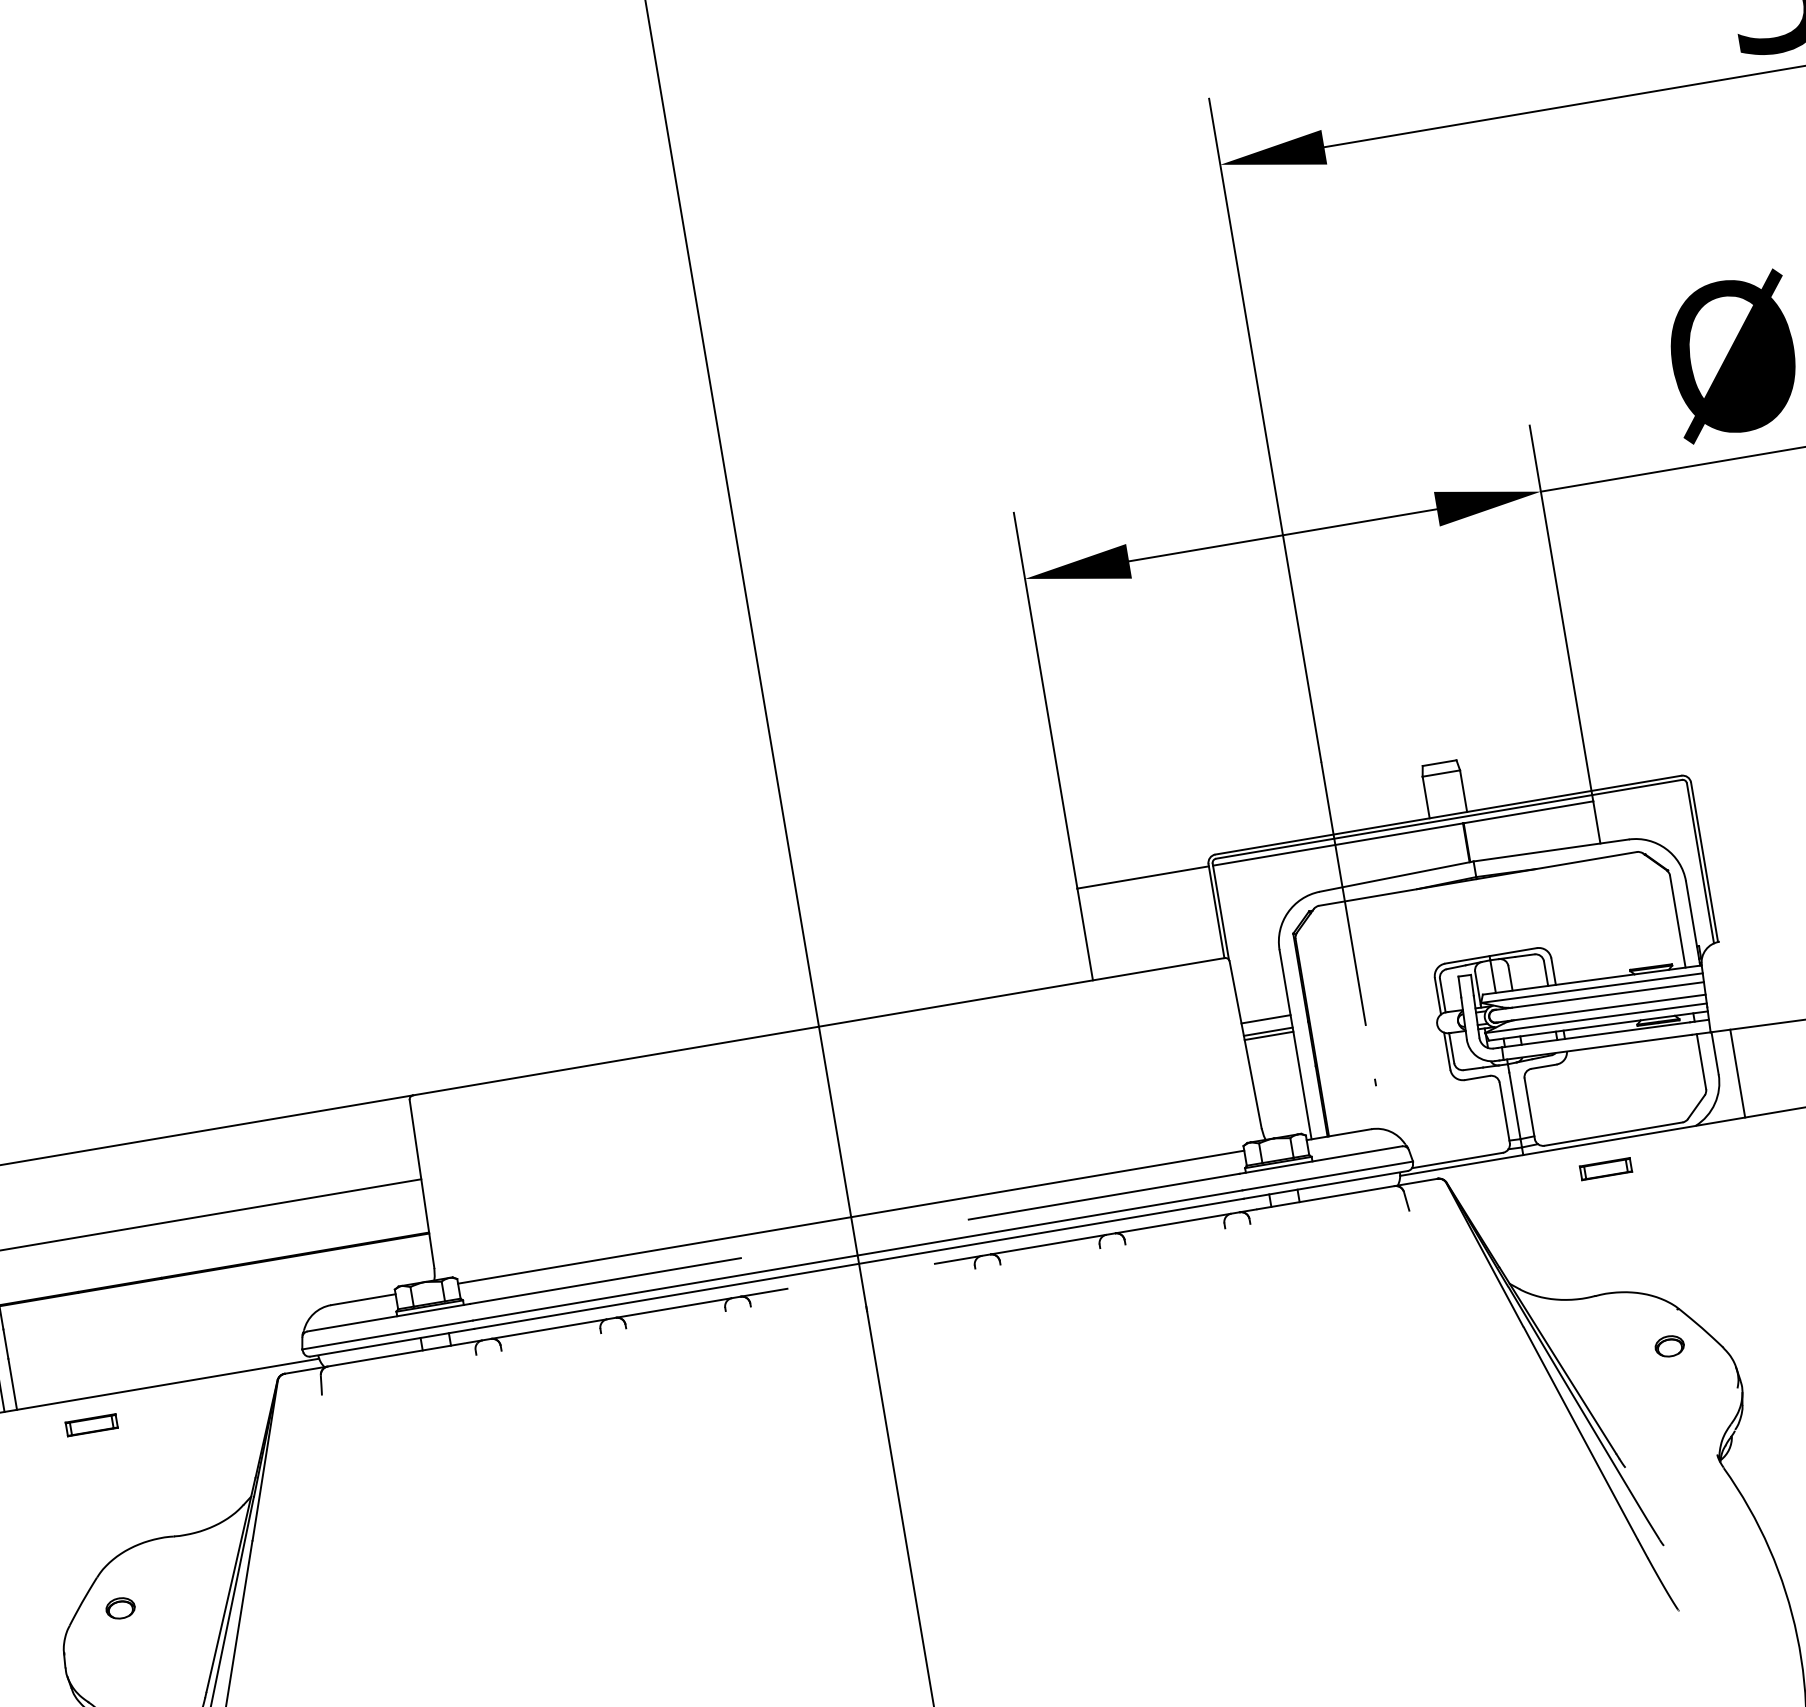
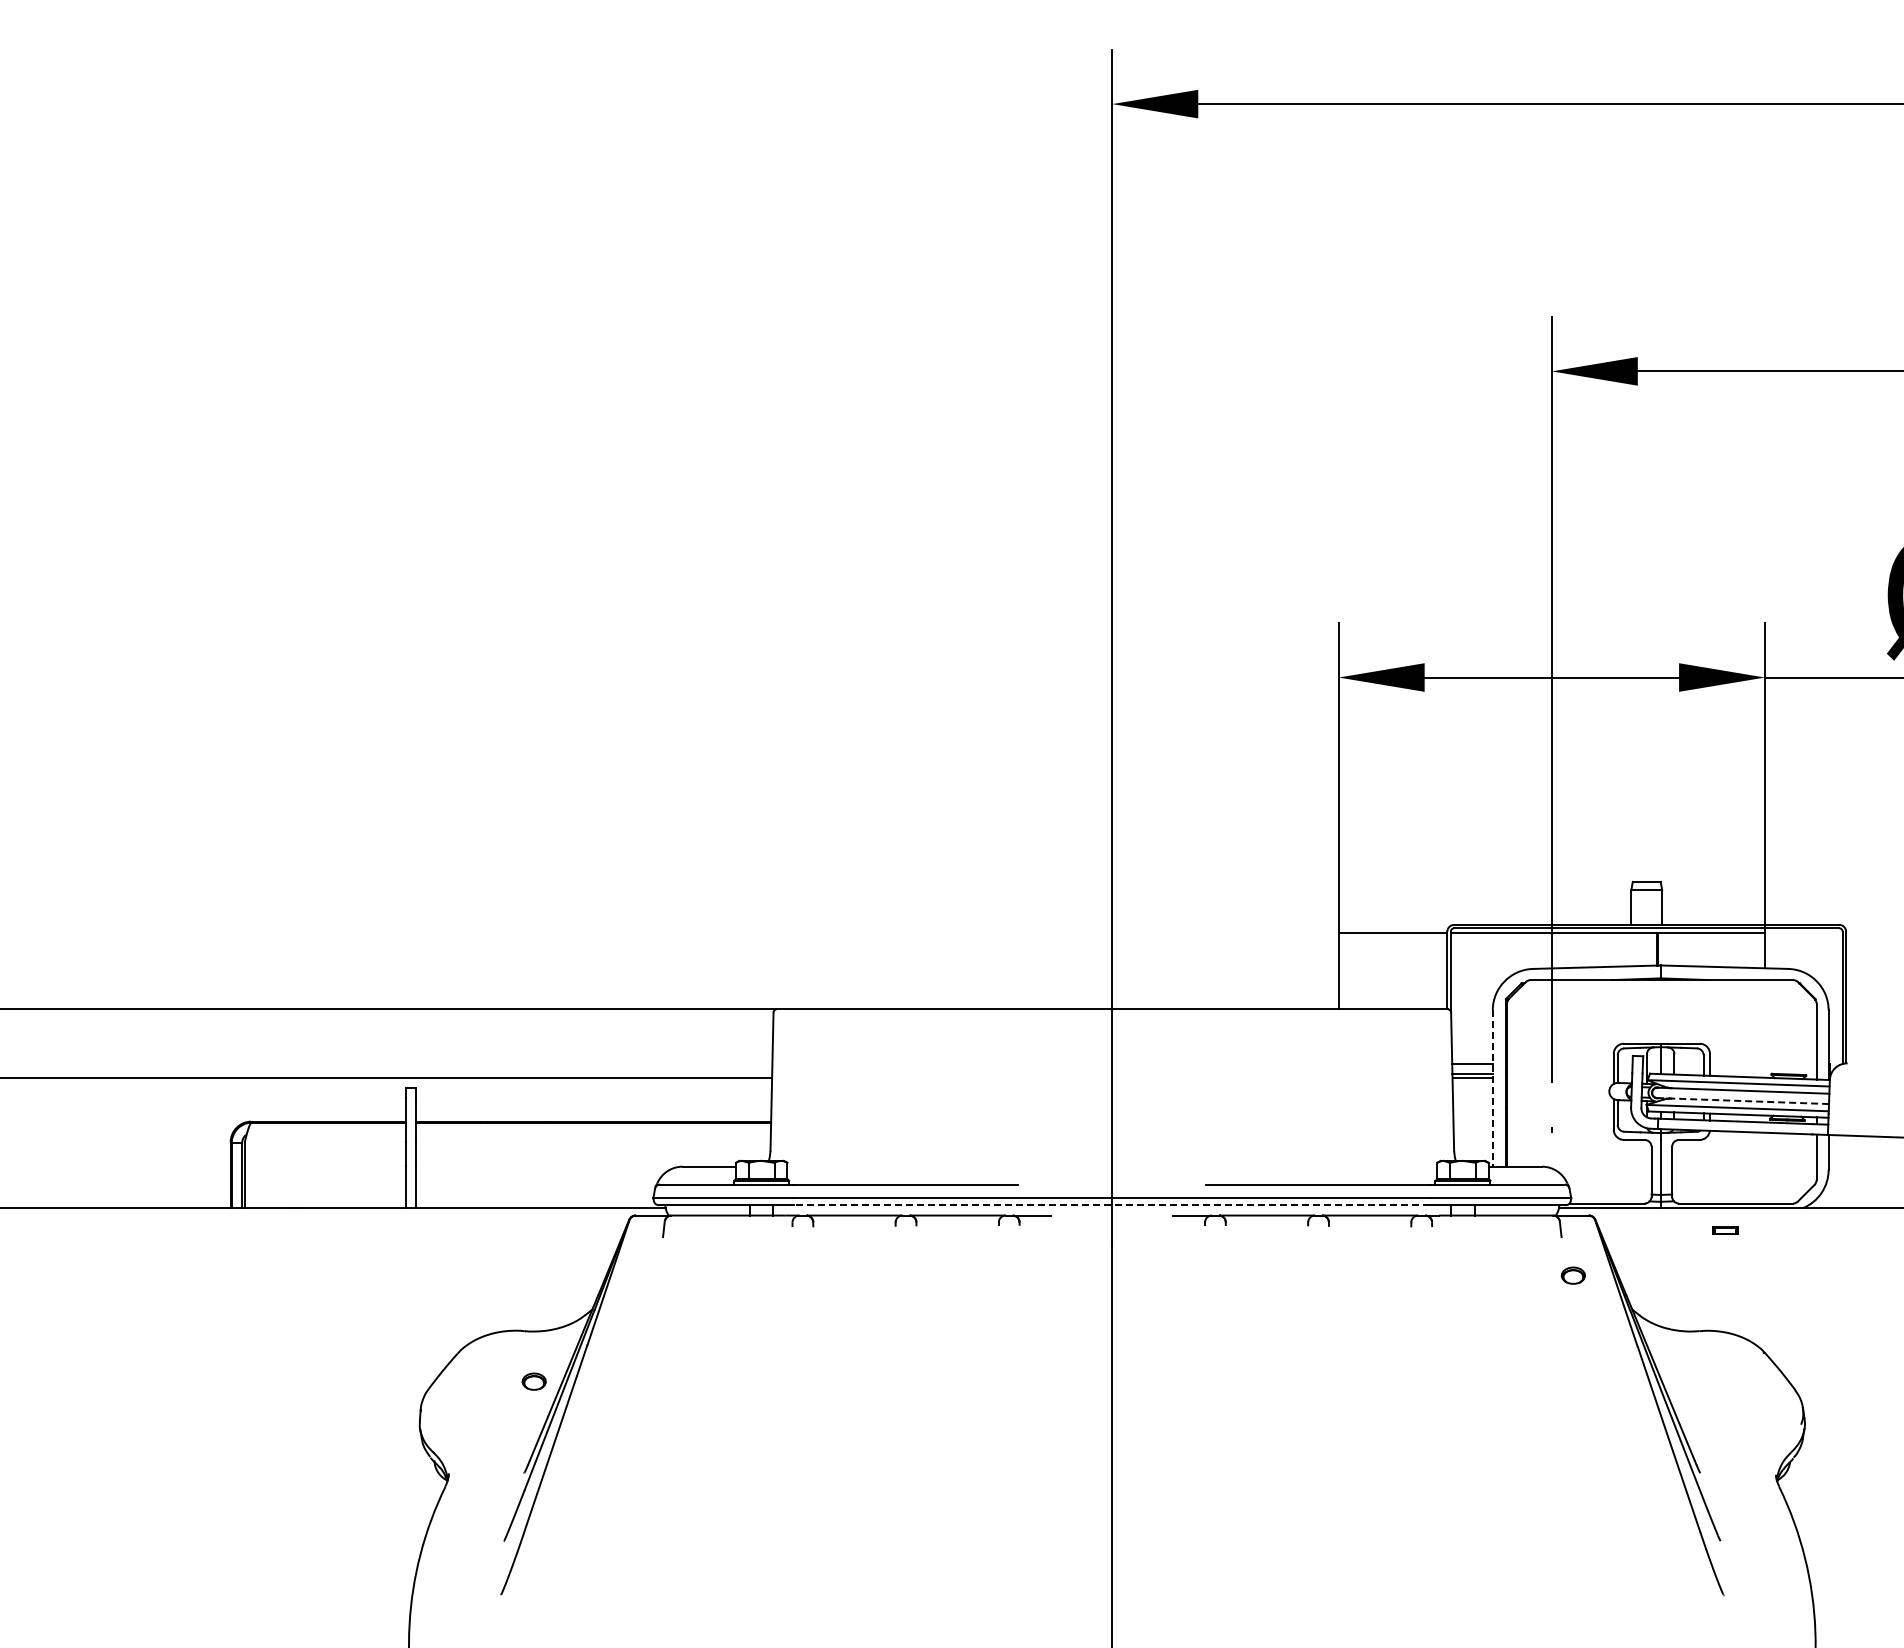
line: (1601, 1009) -> (1743, 1101), solid -> dashed
line: (1295, 1045) -> (1492, 1089), solid -> dashed
line: (1738, 1073) -> (1844, 1171), removed
part: (1606, 1168) -> (1725, 1230), size x0.6
line: (851, 1216) -> (1112, 1166), removed
line: (859, 1264) -> (1112, 1205), solid -> dashed
part: (1668, 1346) -> (1572, 1275), moved
part: (91, 1425) -> (473, 1230), removed
part: (119, 1608) -> (533, 1381), moved

